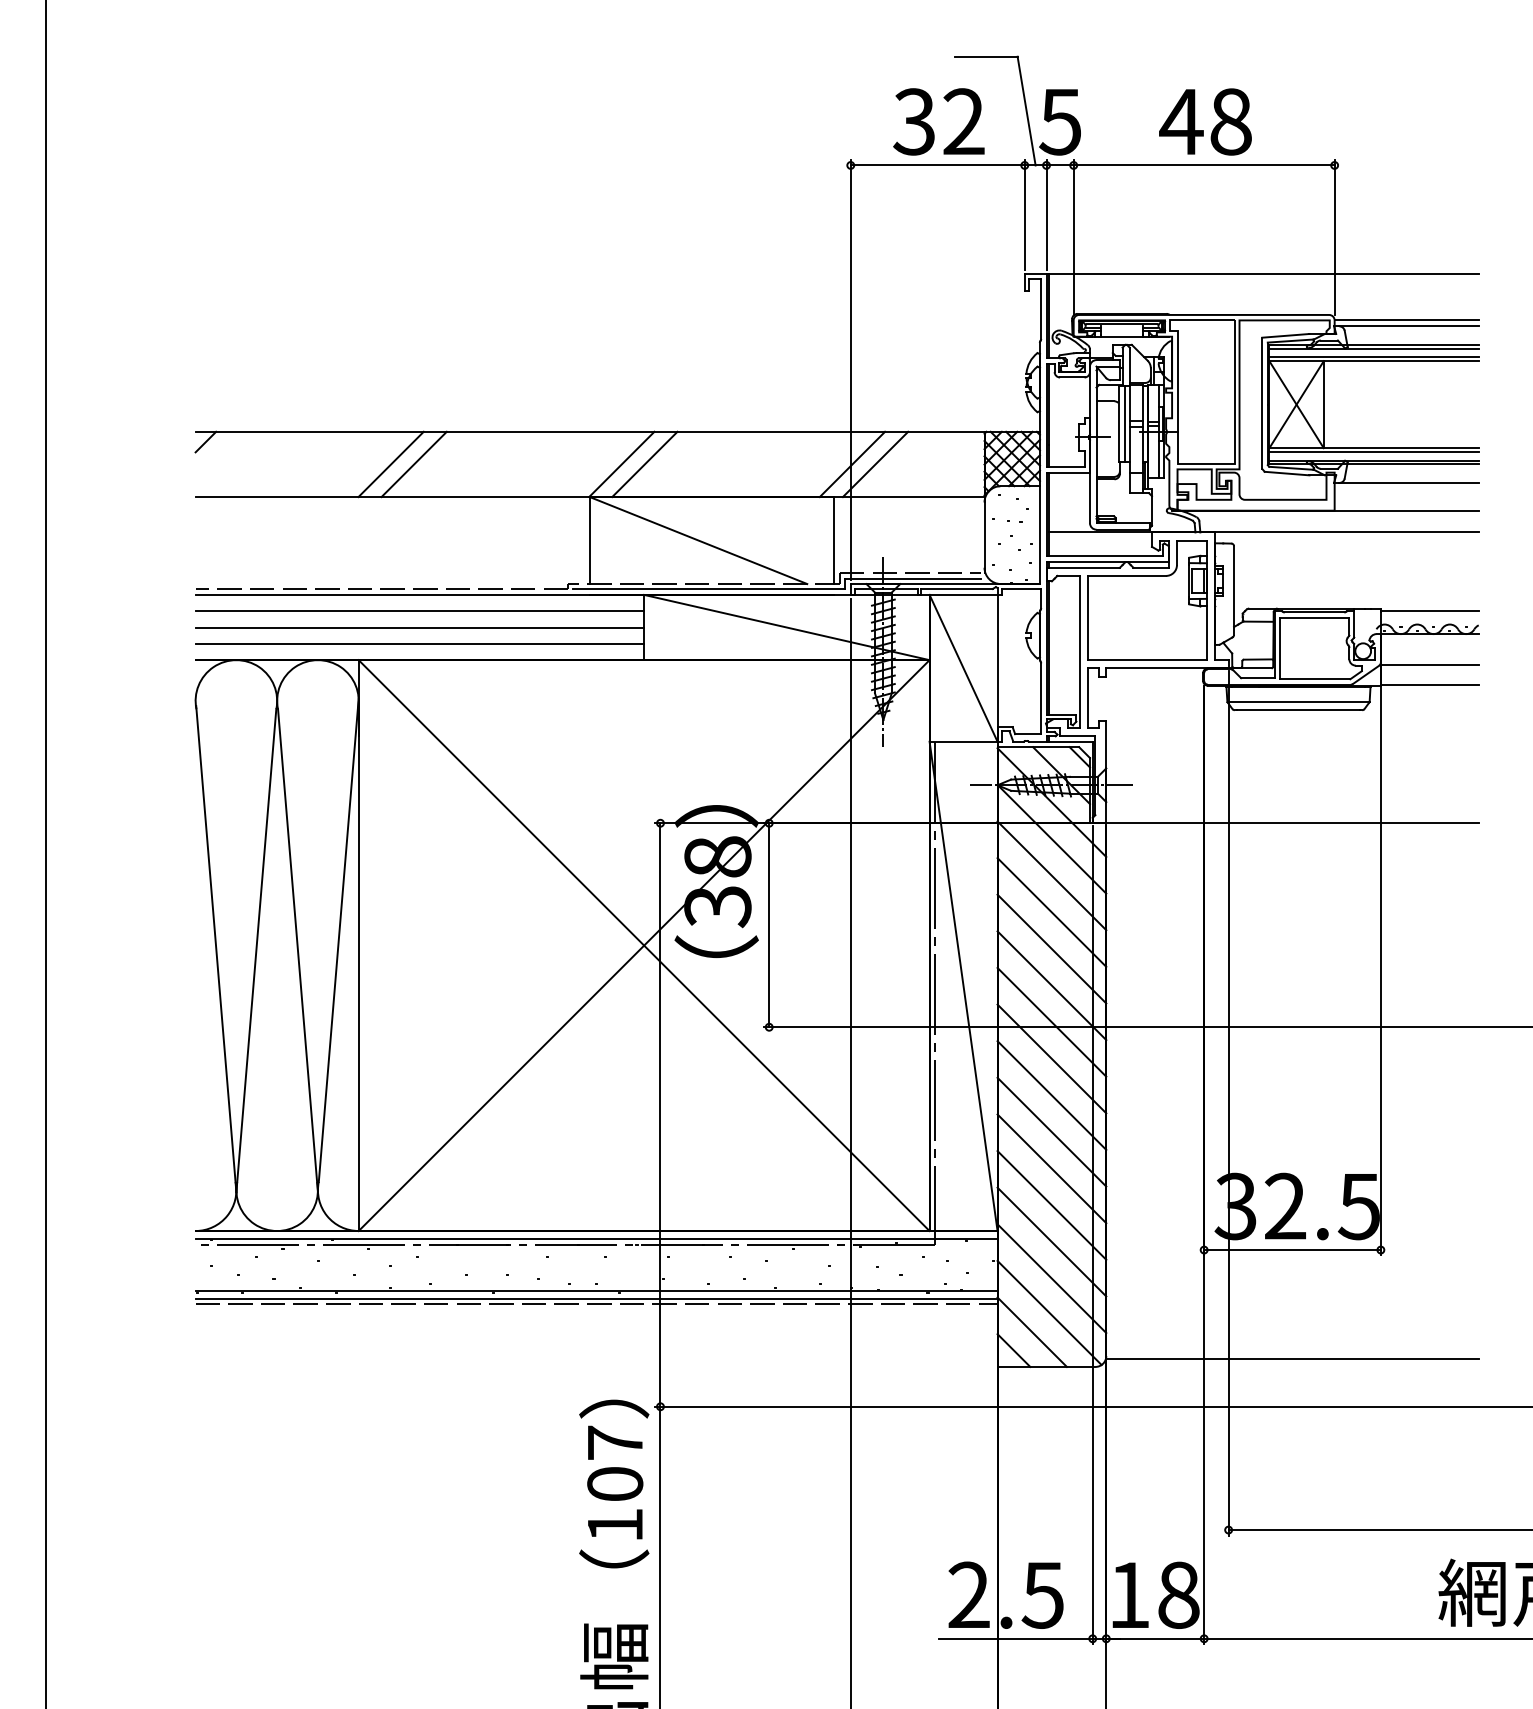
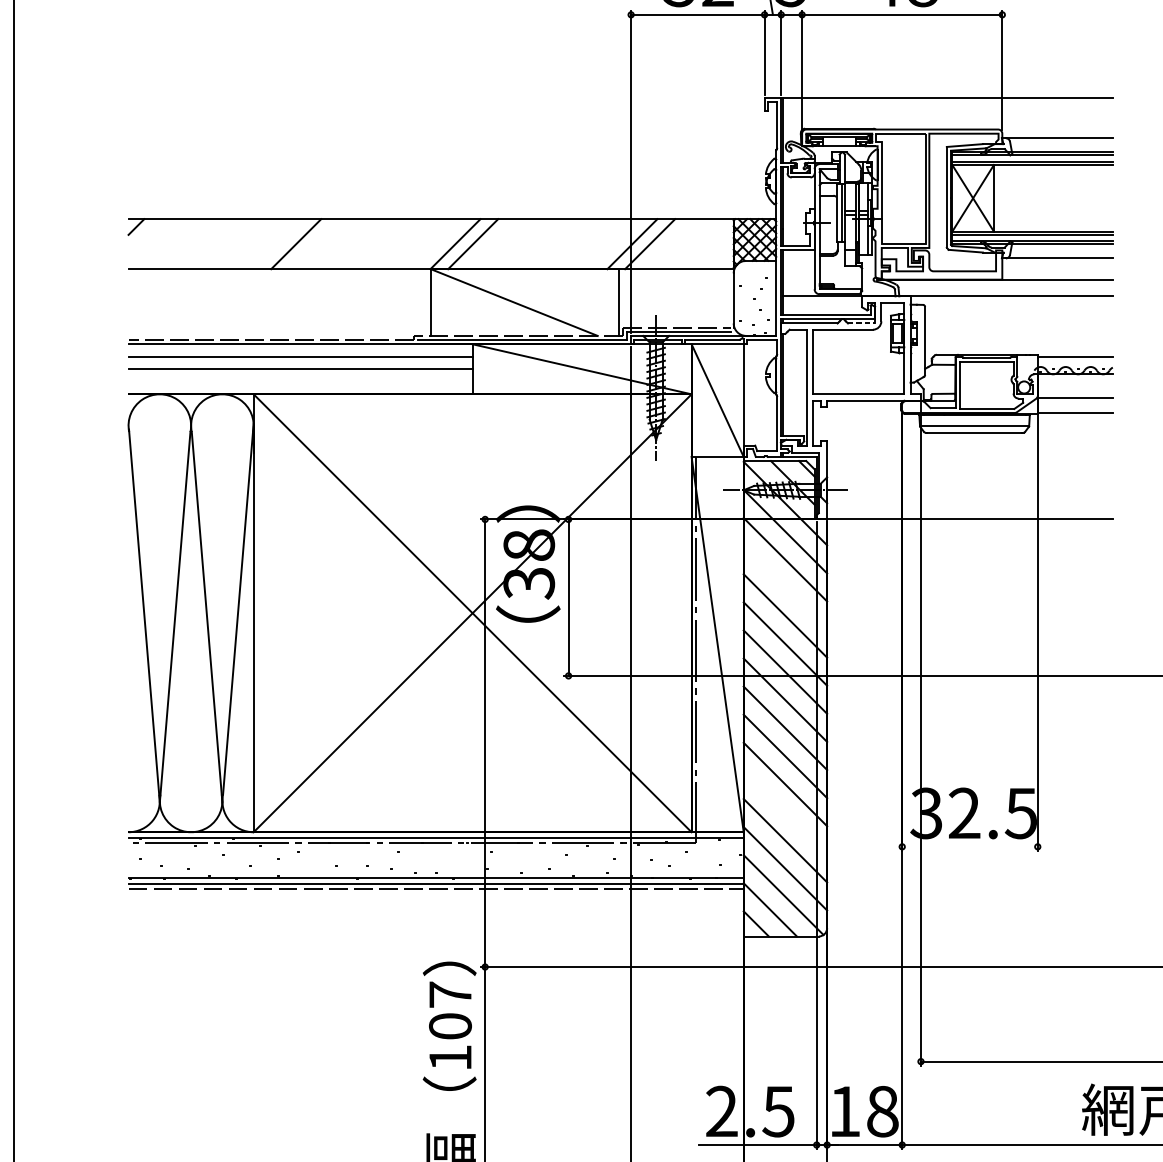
line: (1406, 320) -> (1057, 133), removed
line: (390, 464) -> (278, 244), removed
line: (1151, 567) -> (861, 323), solid -> dashed
line: (419, 643) -> (300, 381), removed
line: (1051, 912) -> (785, 587), removed
line: (1051, 1205) -> (785, 812), removed
line: (1292, 1250) -> (969, 847), removed
line: (1291, 1358) -> (969, 930), removed

